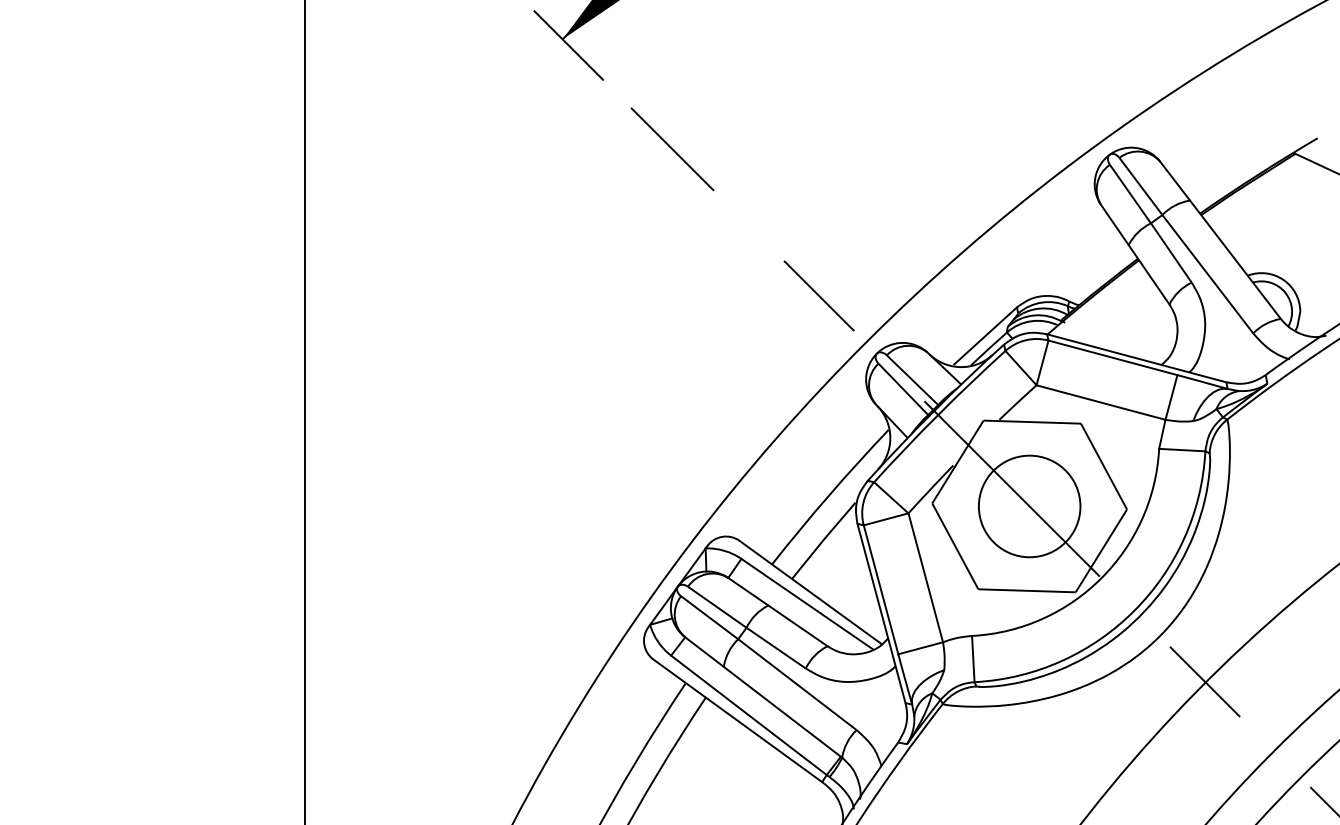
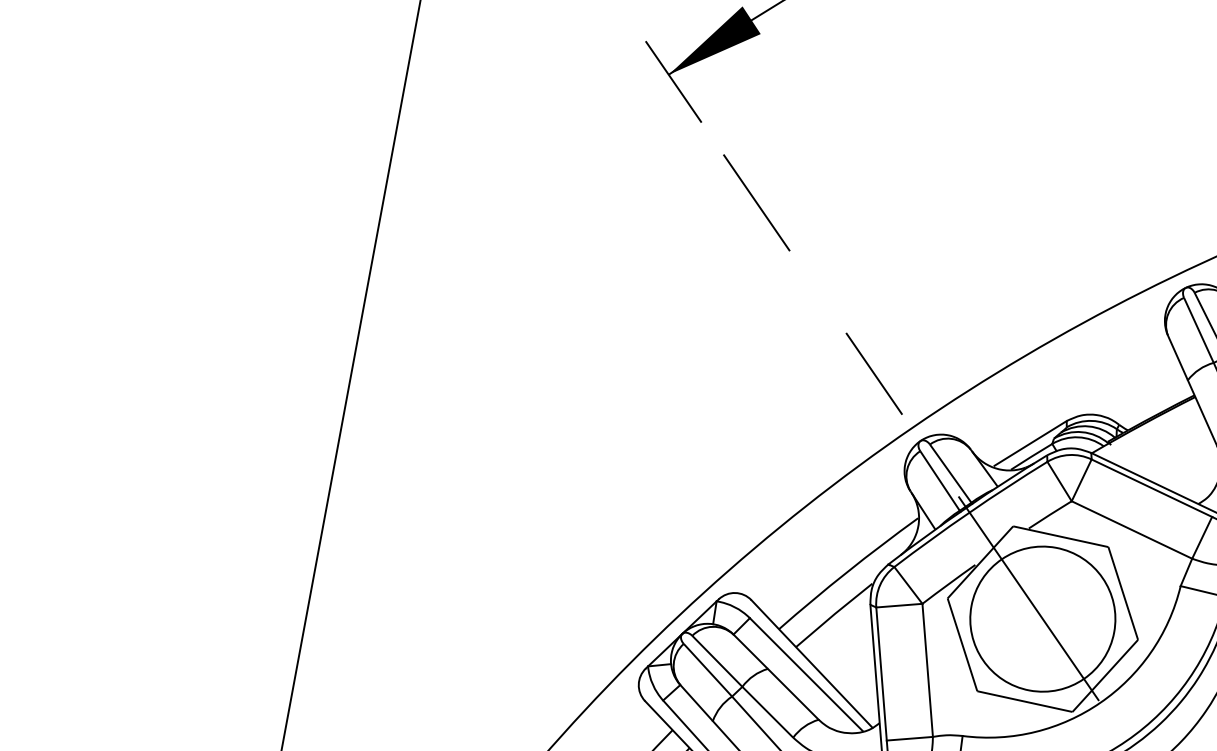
circle: (1029, 506) -> (1042, 619), size x1.43

